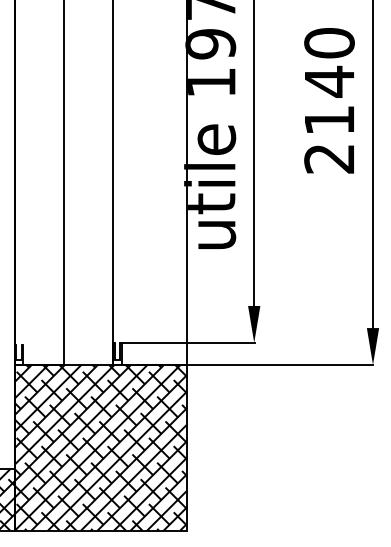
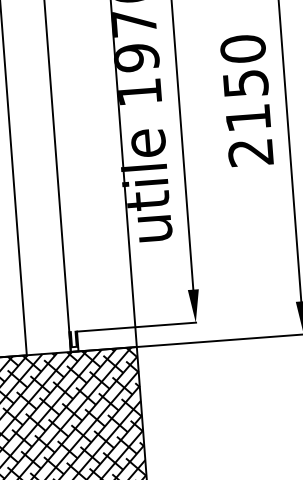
text: (329, 81) -> (245, 83), 2140 -> 2150

